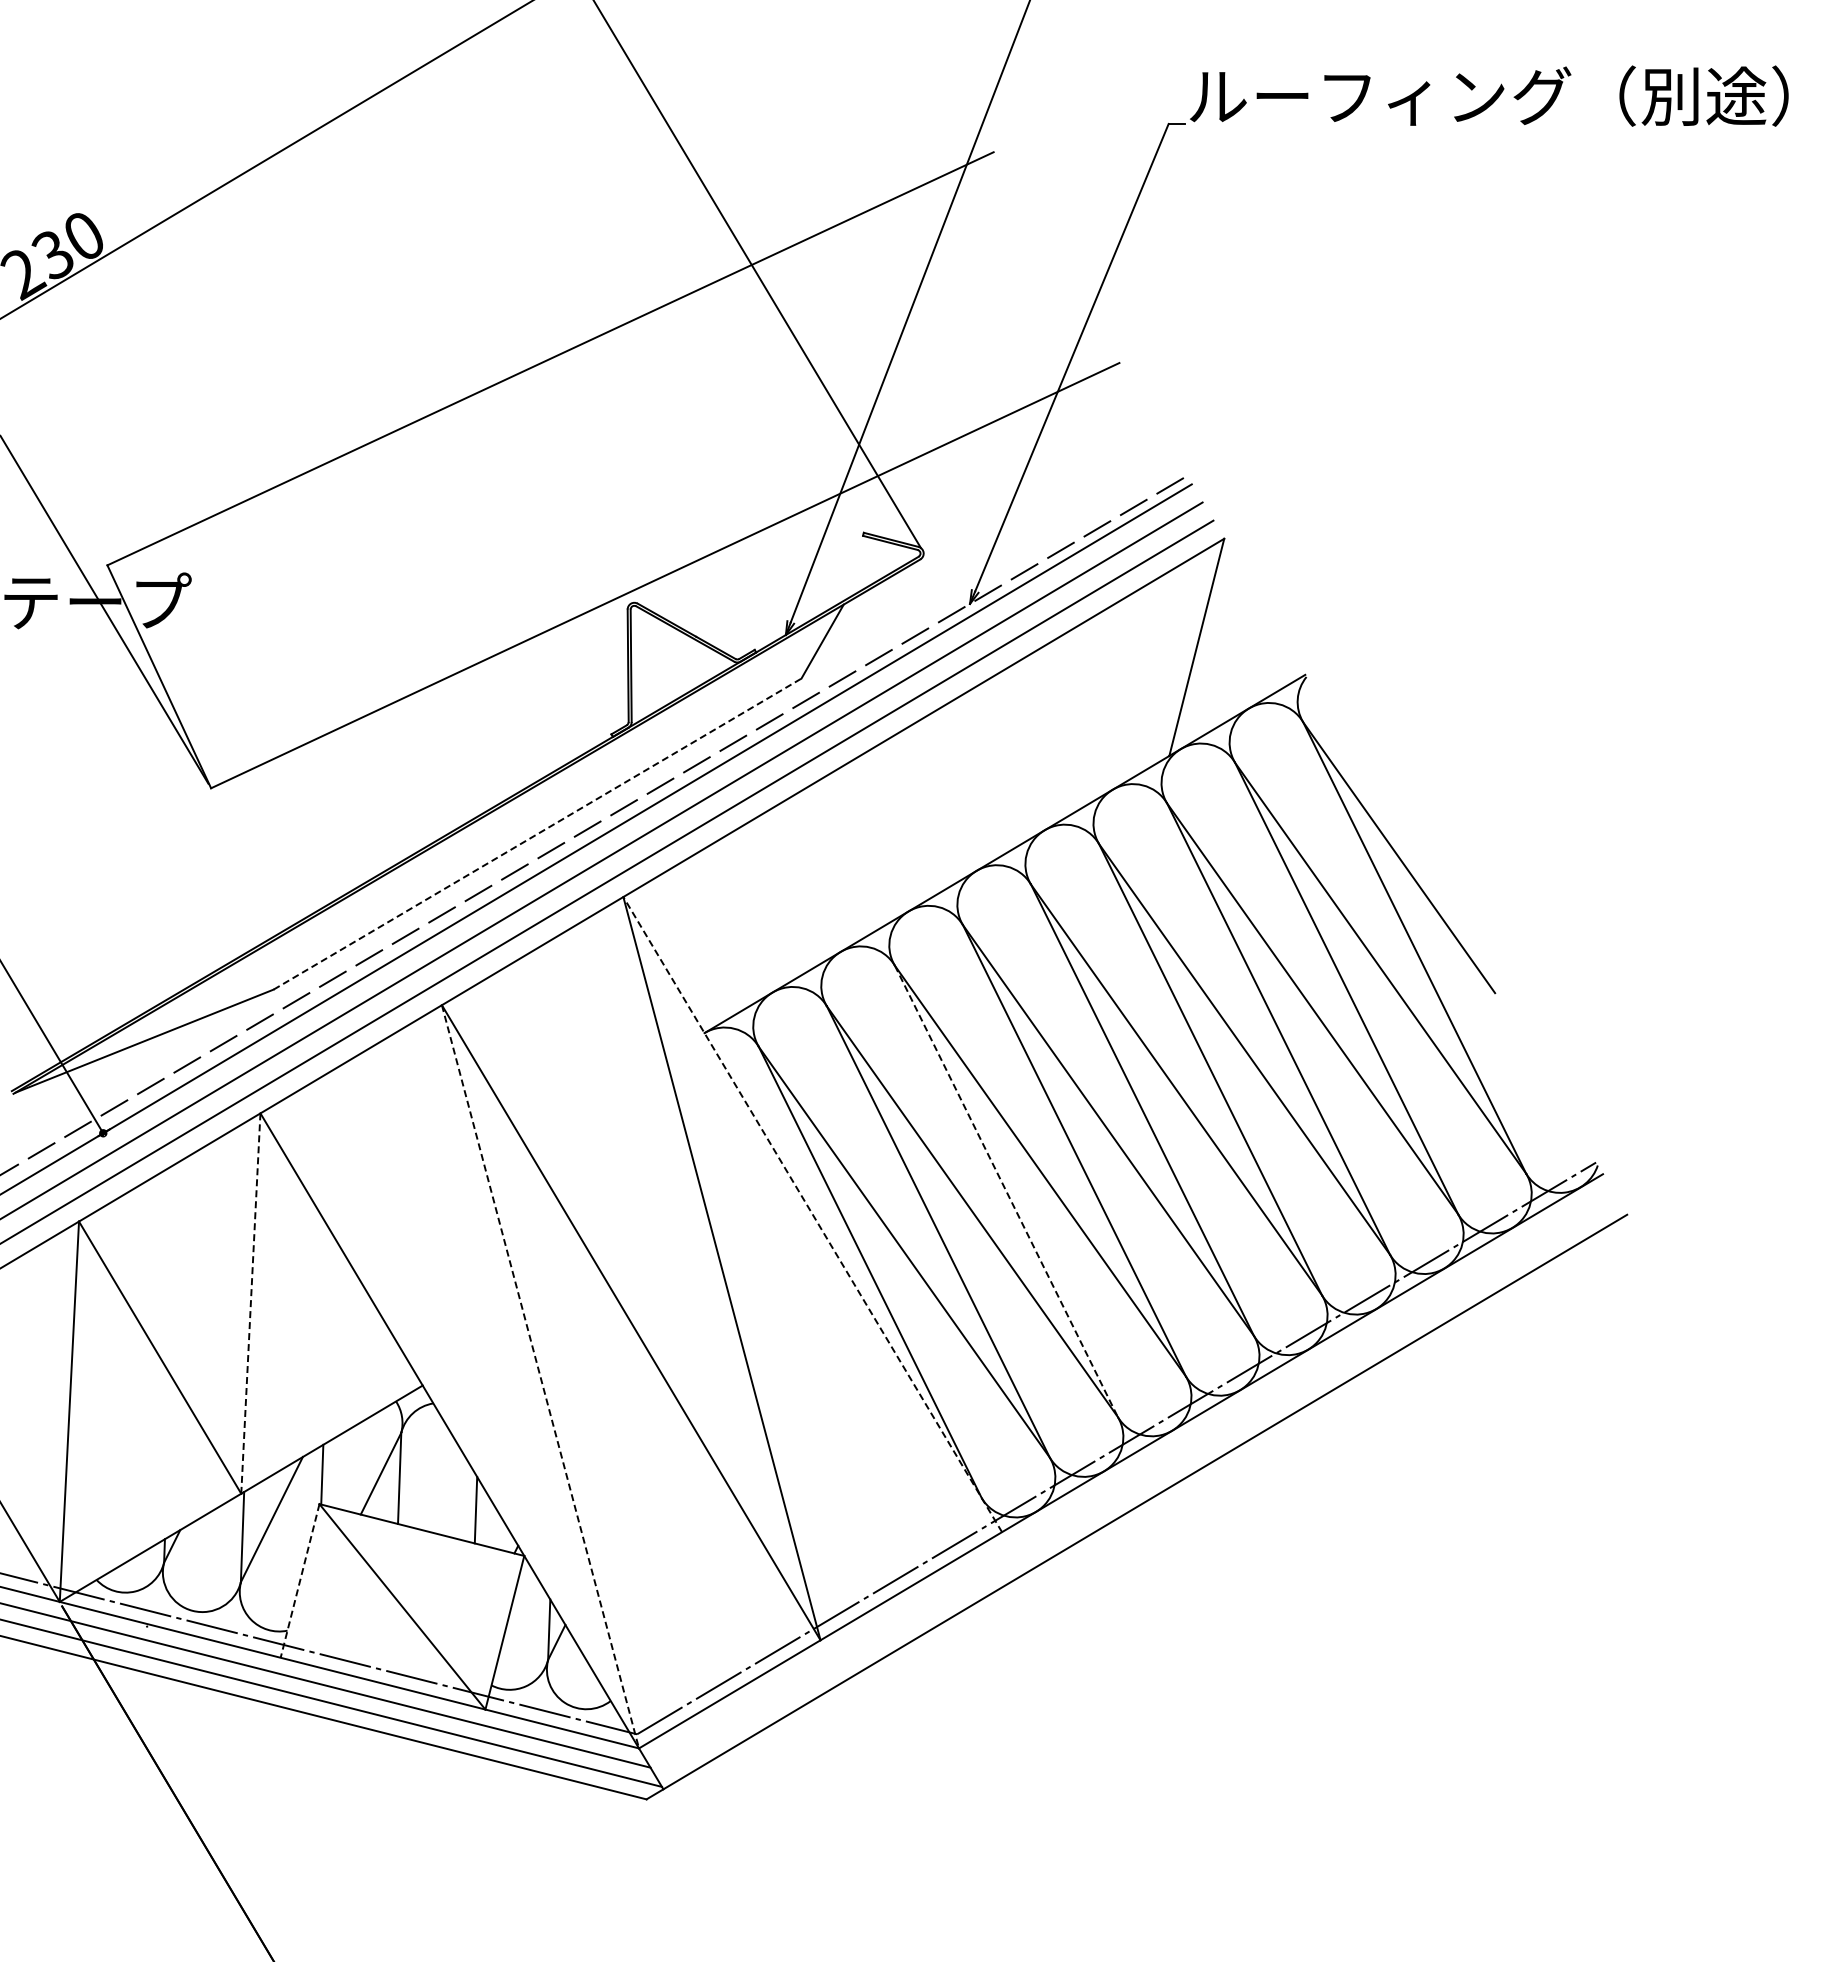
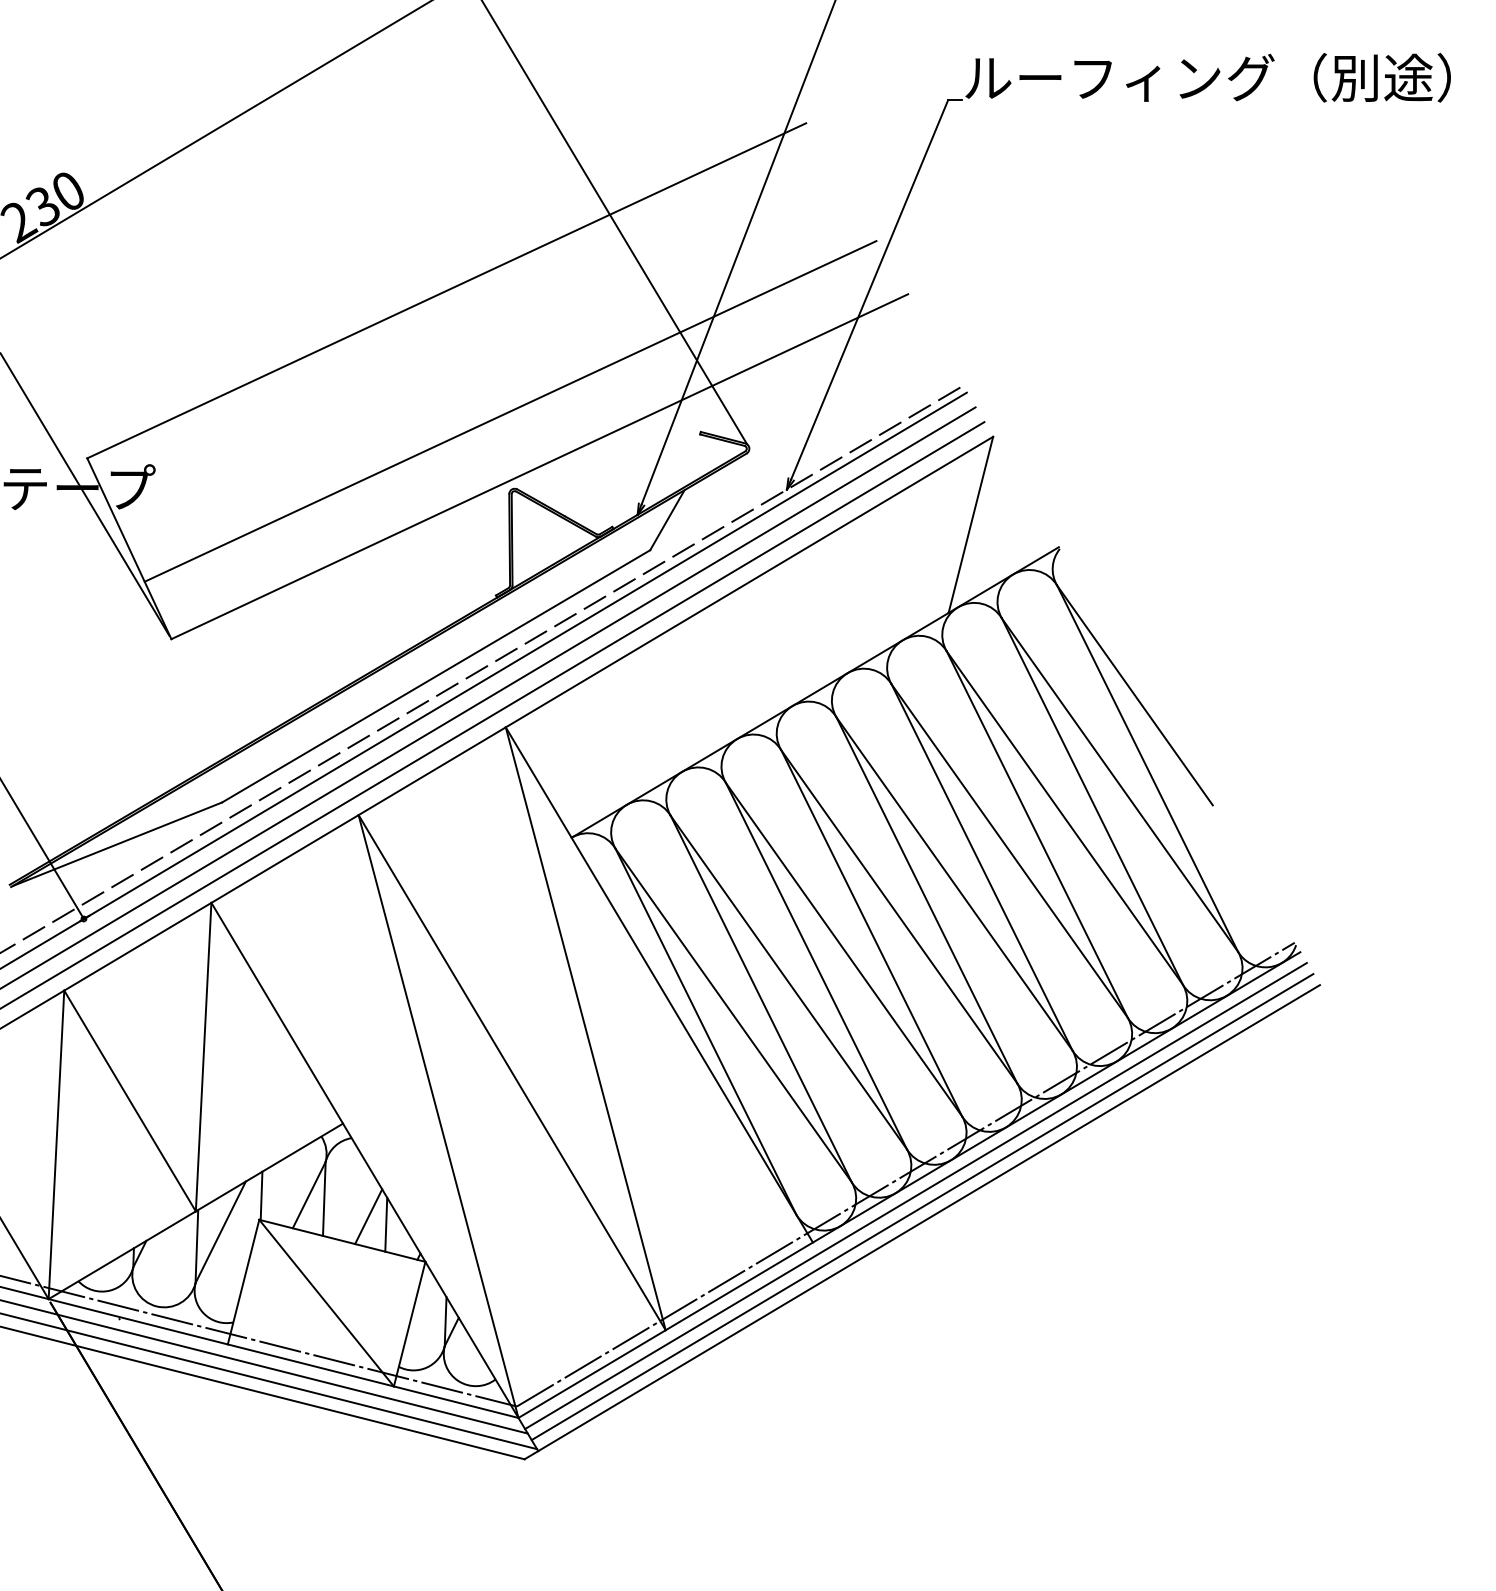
line: (629, 507) -> (510, 411), added
line: (538, 833) -> (436, 675), dashed -> solid
line: (1006, 1191) -> (816, 966), dashed -> solid
line: (812, 1214) -> (659, 984), dashed -> solid
line: (250, 1304) -> (203, 1057), dashed -> solid
line: (540, 1377) -> (438, 1117), dashed -> solid
line: (1128, 1474) -> (915, 1195), added
line: (1137, 1488) -> (922, 1207), added
line: (454, 1500) -> (368, 1216), added
line: (299, 1581) -> (243, 1282), dashed -> solid

